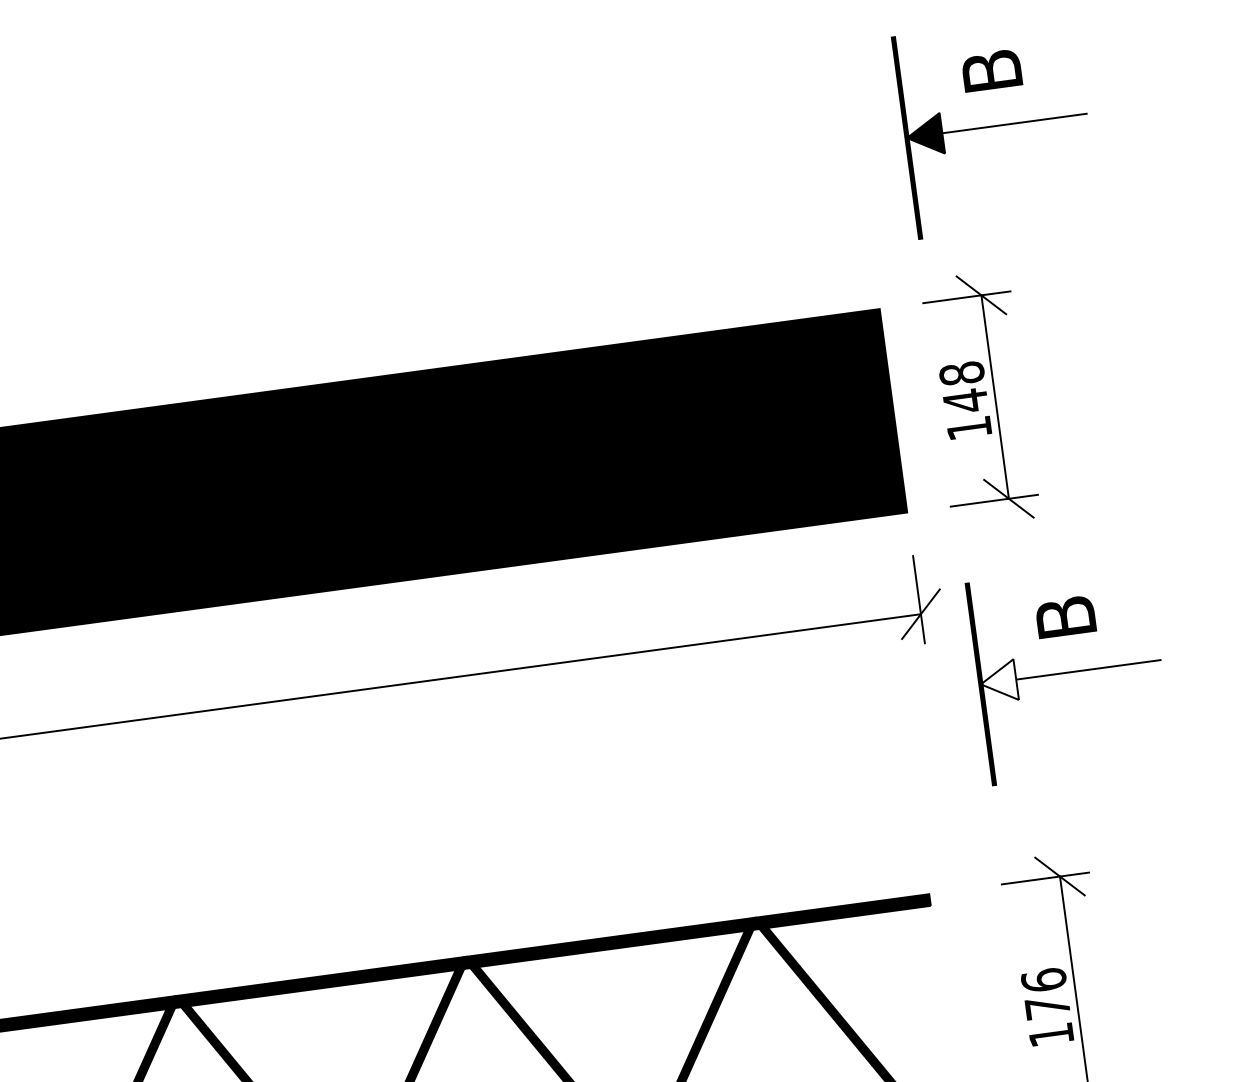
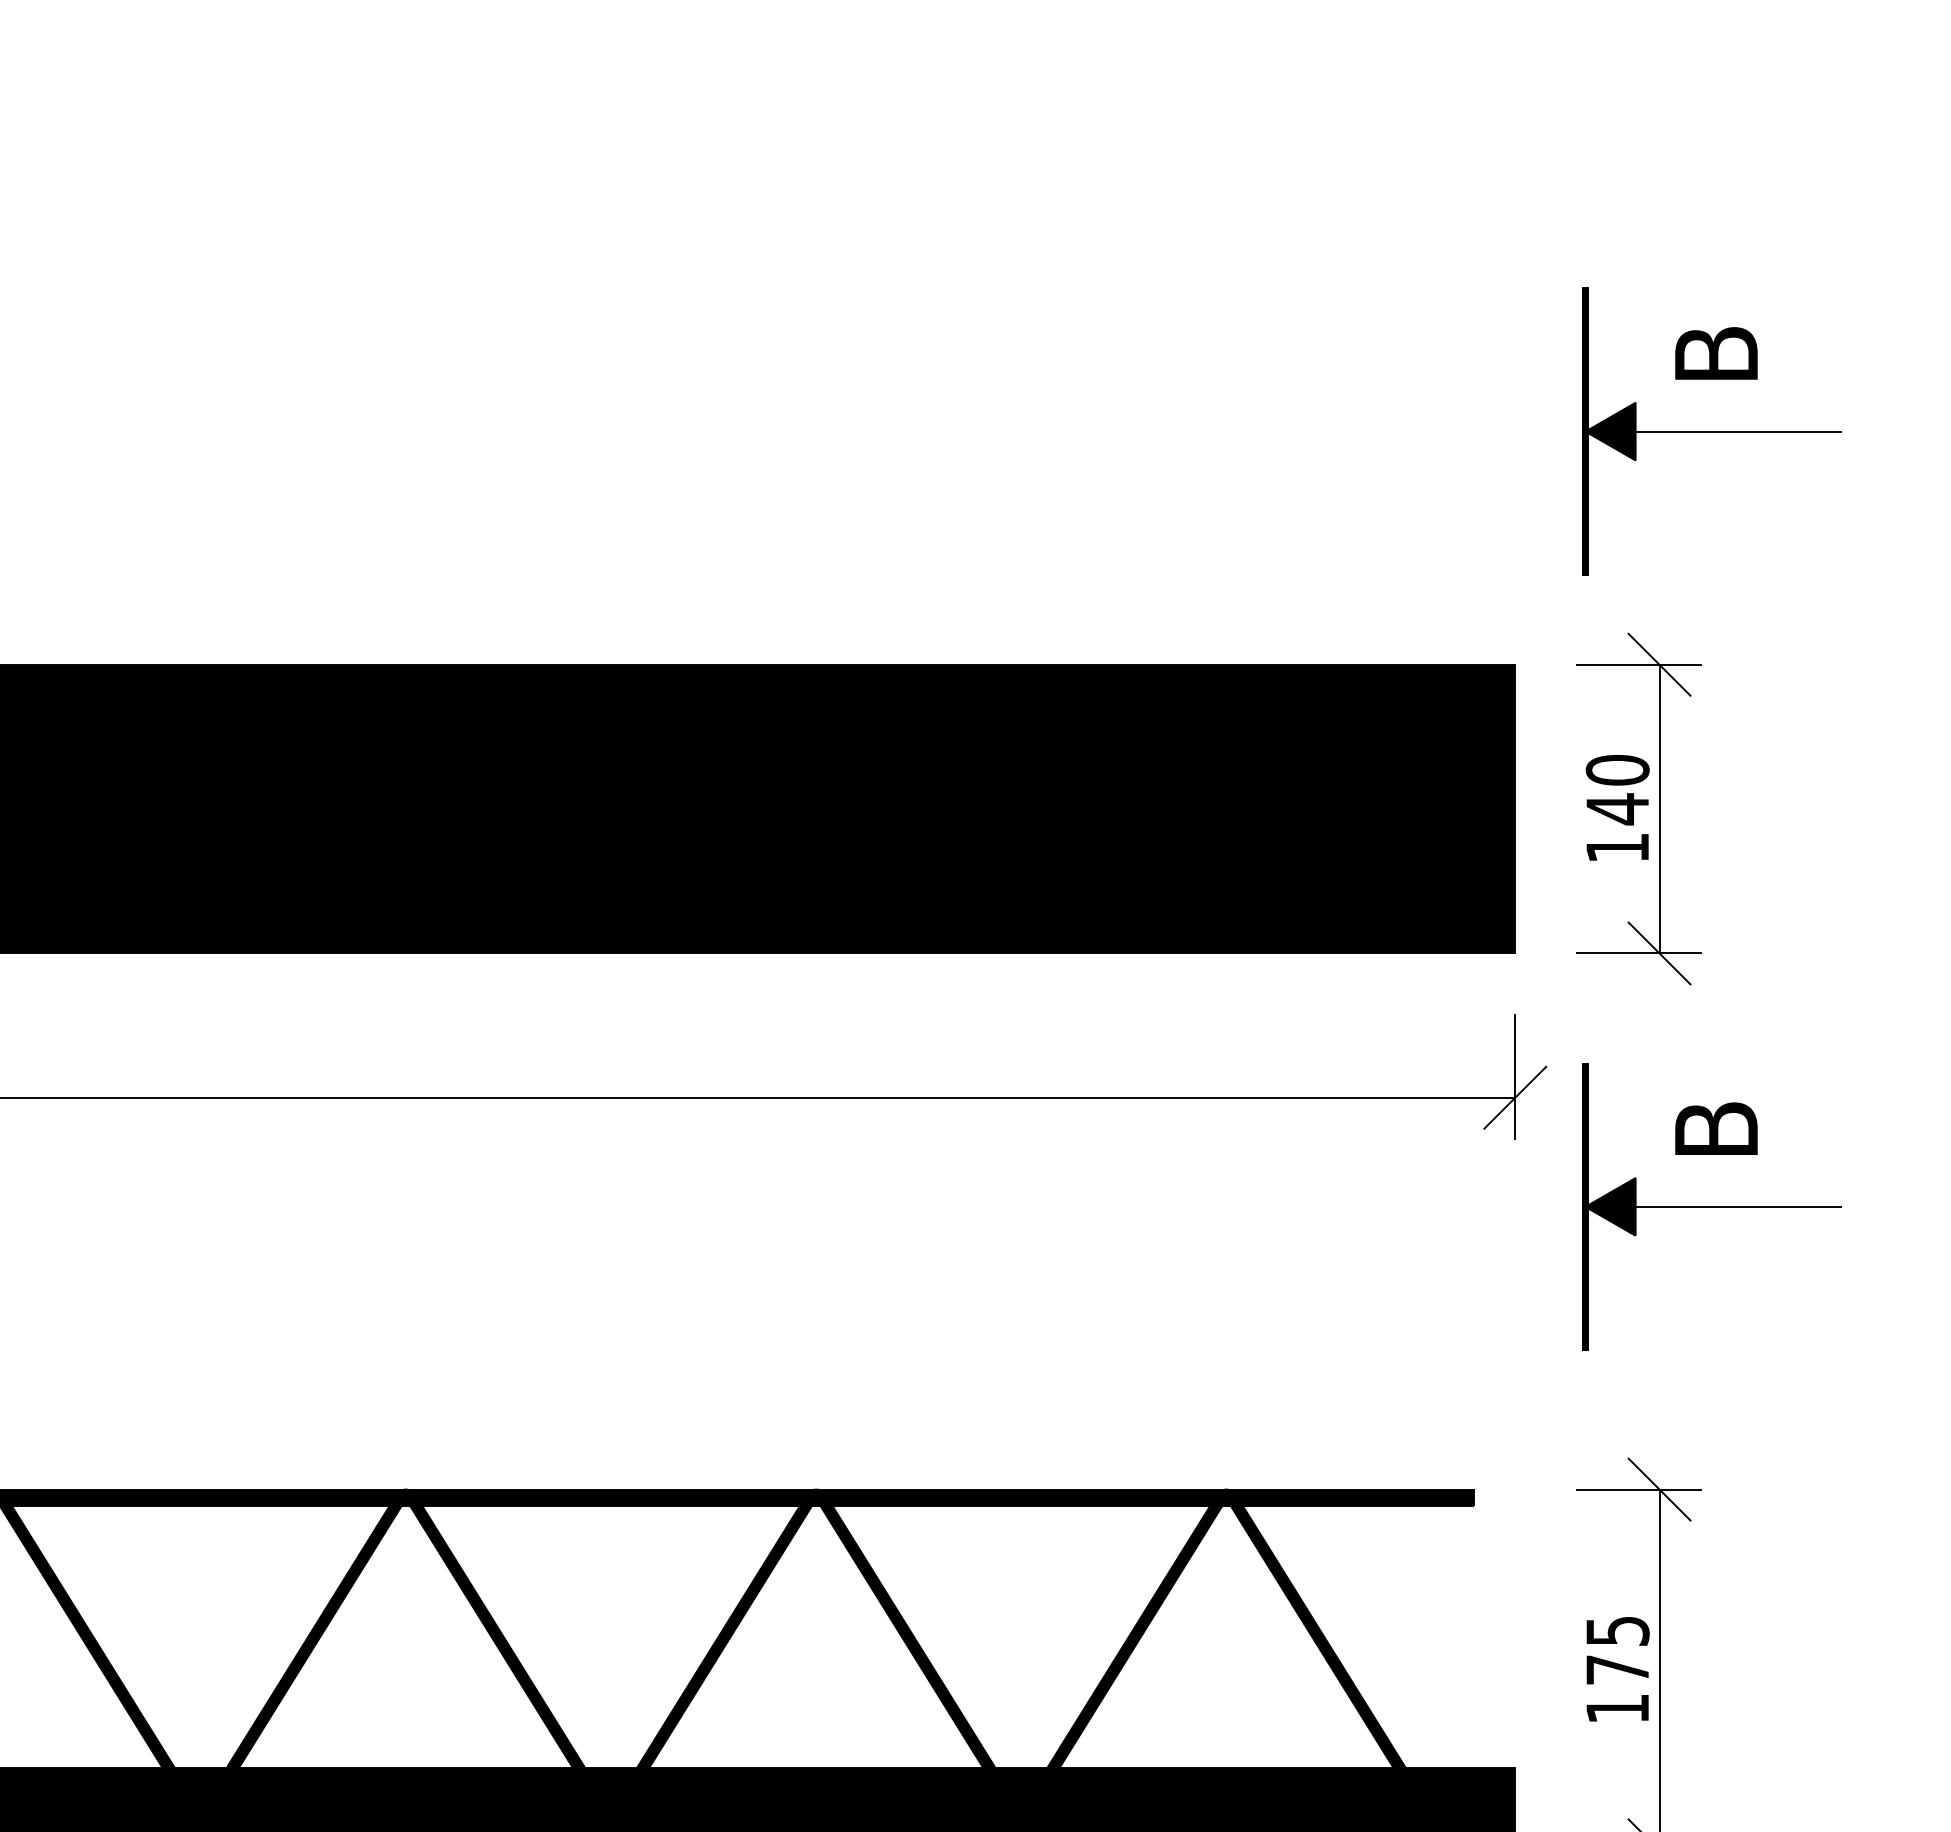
text: (961, 373) -> (1617, 770), 148 -> 140
fill: (998, 681) -> (1610, 1206), added
text: (1043, 979) -> (1617, 1630), 176 -> 175

